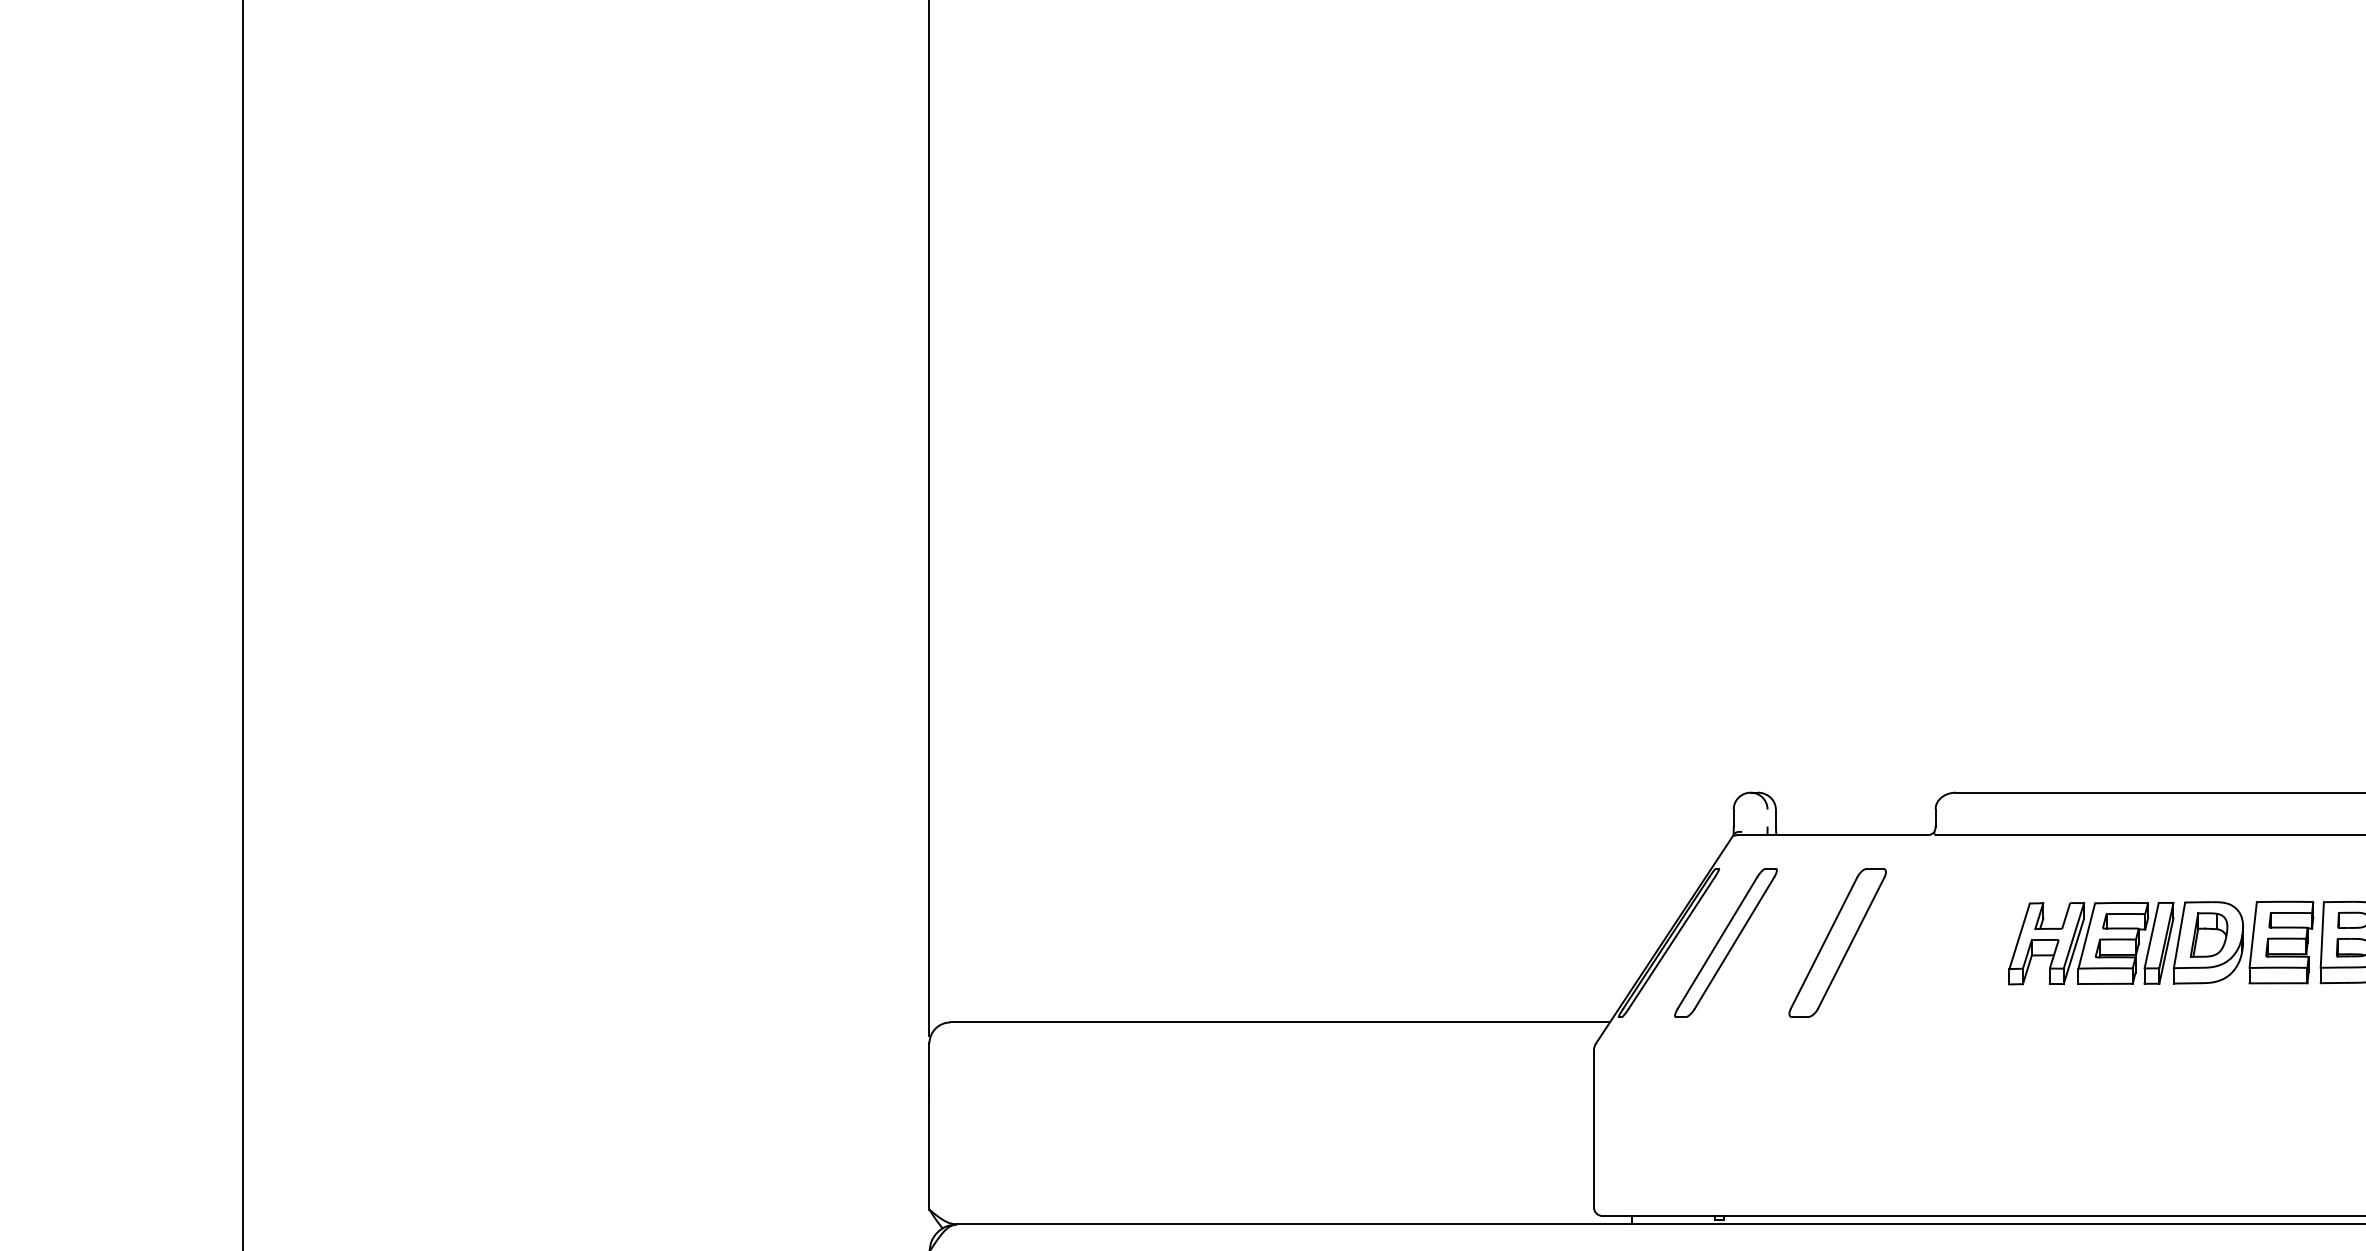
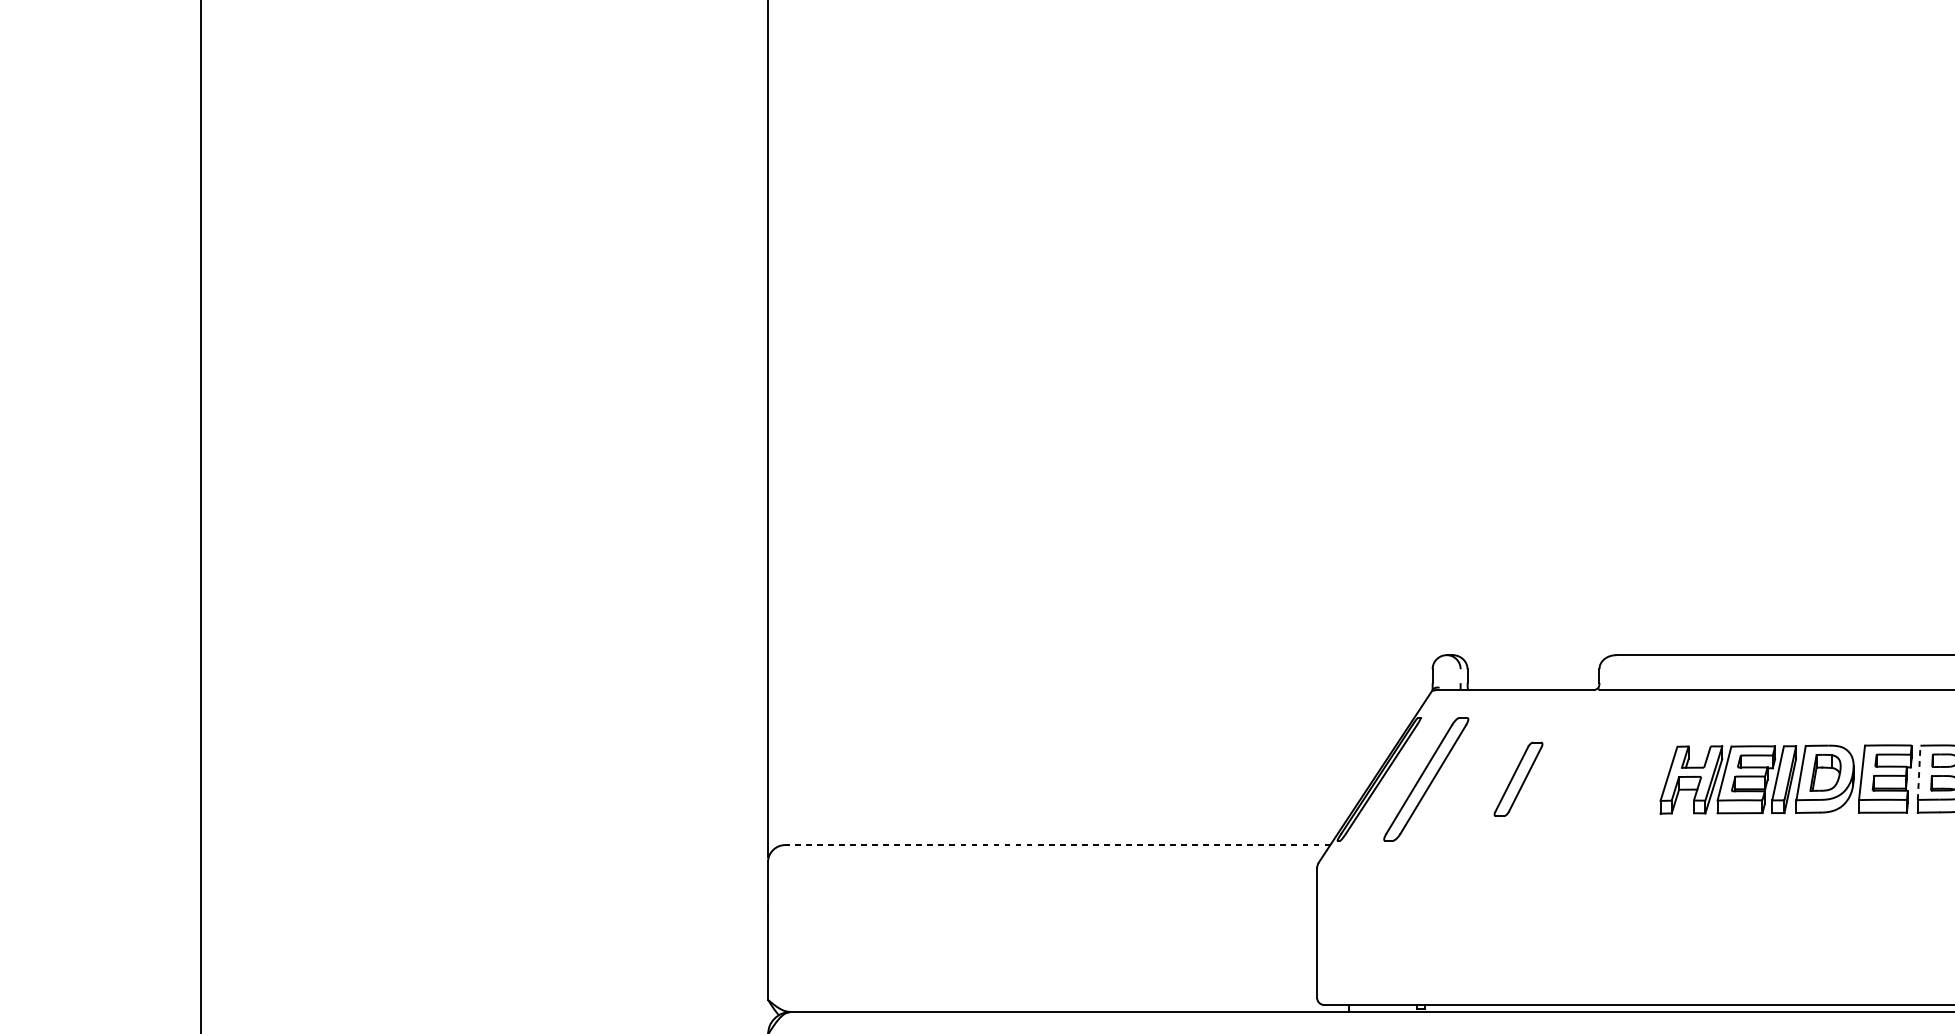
line: (2322, 935) -> (1919, 773), solid -> dashed
part: (1837, 942) -> (1518, 779), size x0.6
line: (1280, 1022) -> (1058, 845), solid -> dashed

